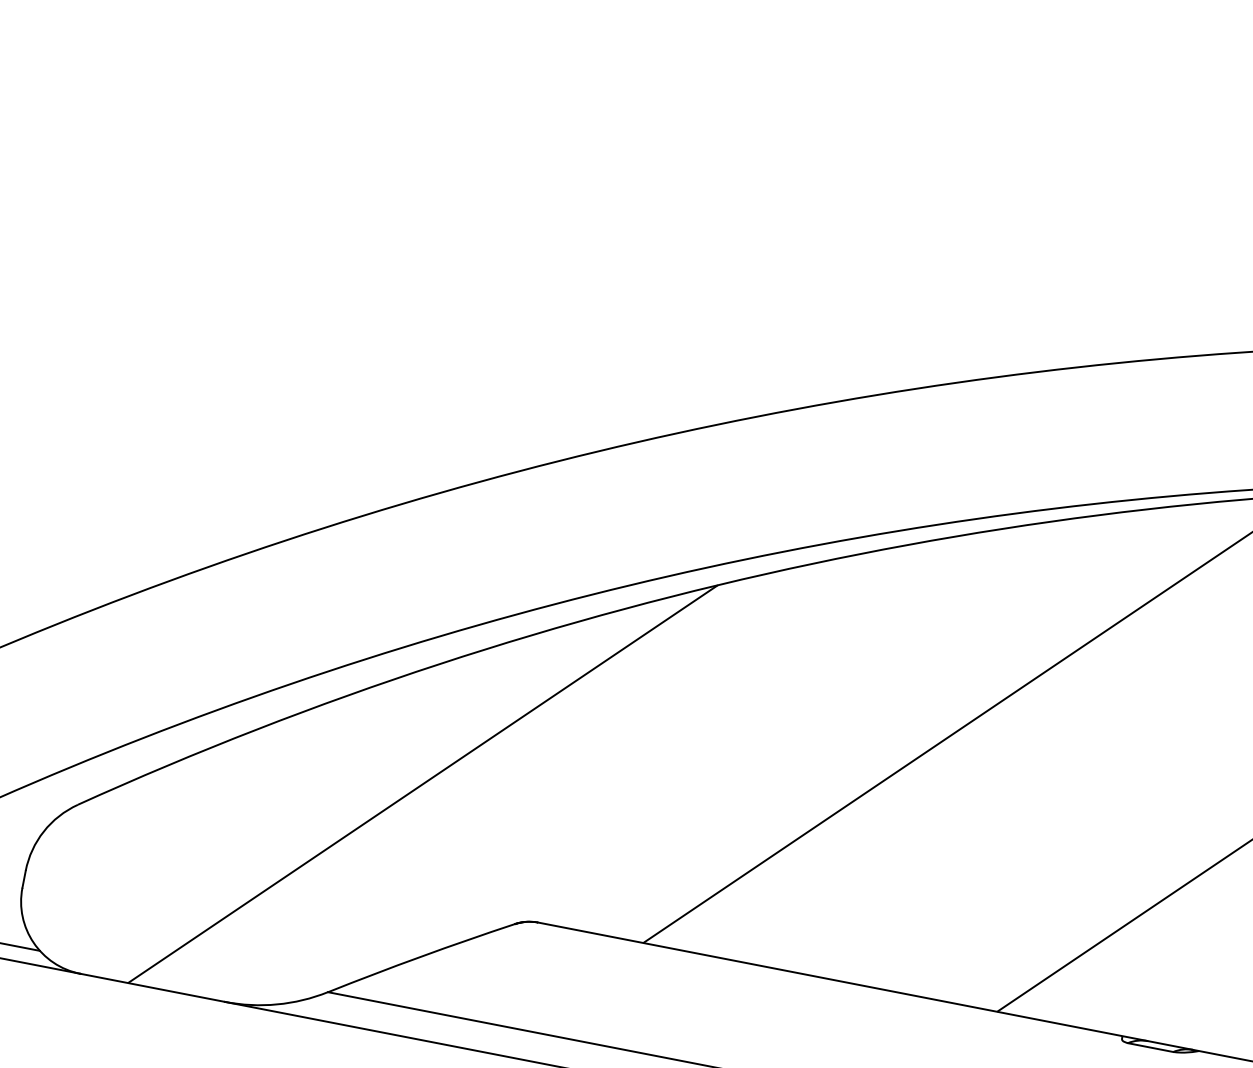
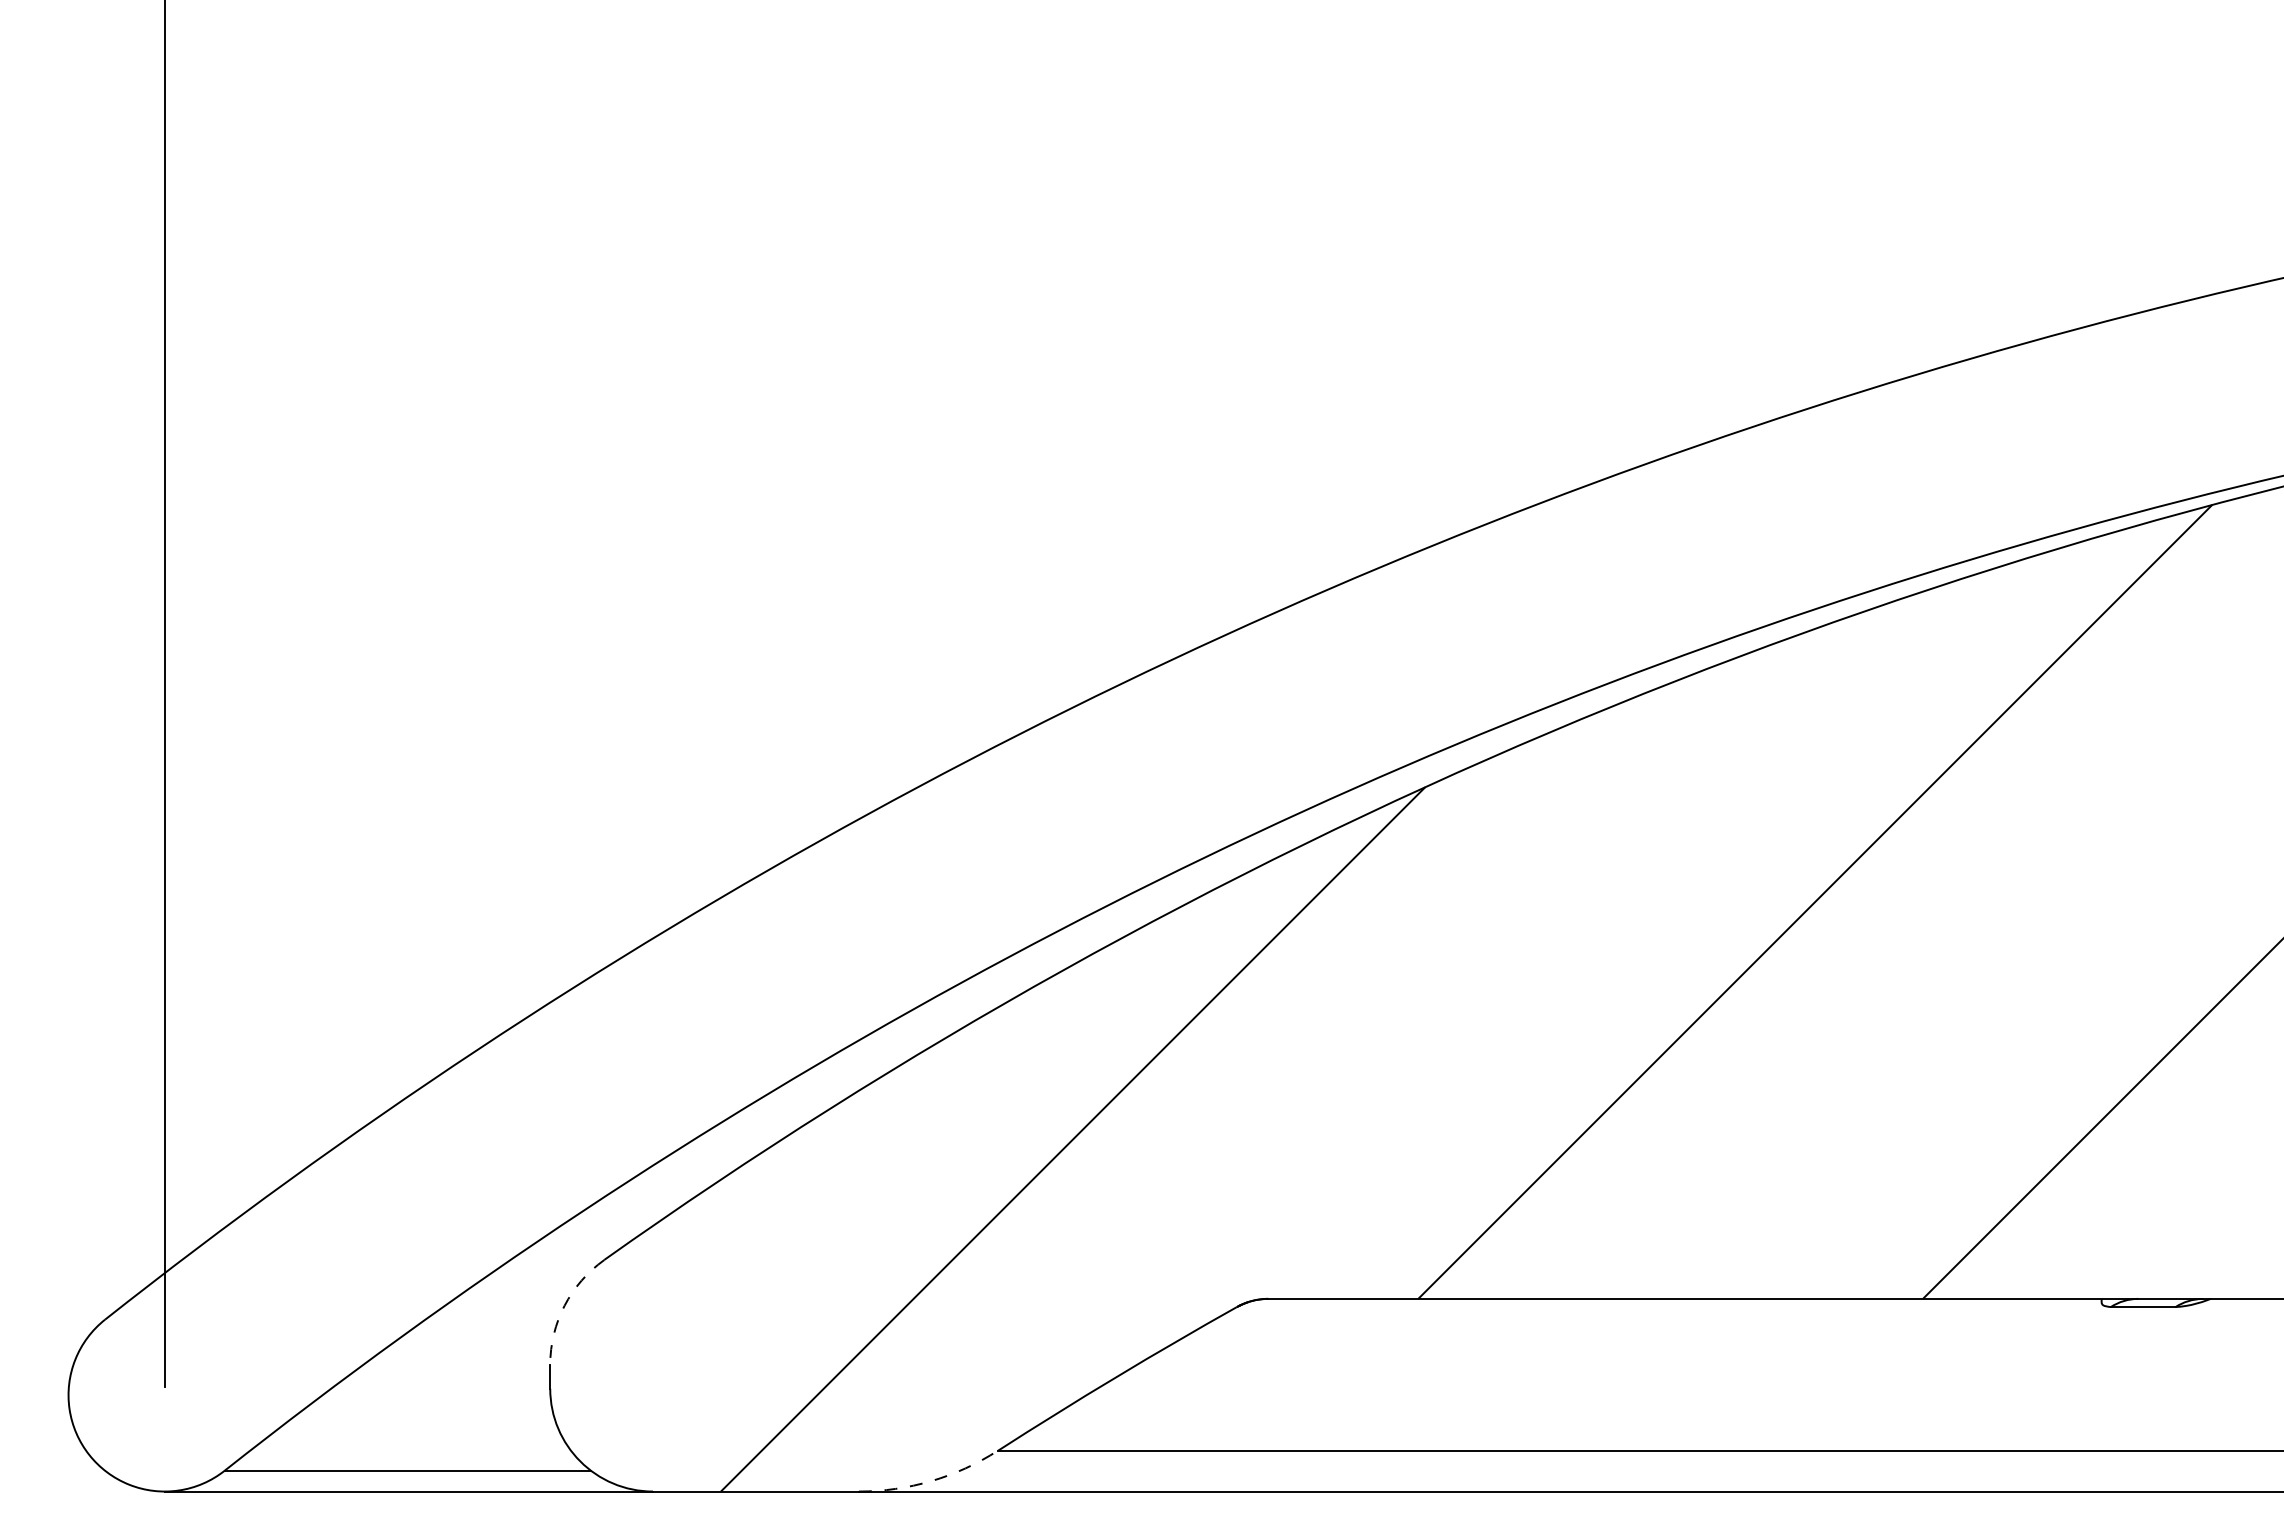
arc: (43, 831) -> (564, 1305), solid -> dashed
arc: (277, 1004) -> (931, 1481), solid -> dashed

